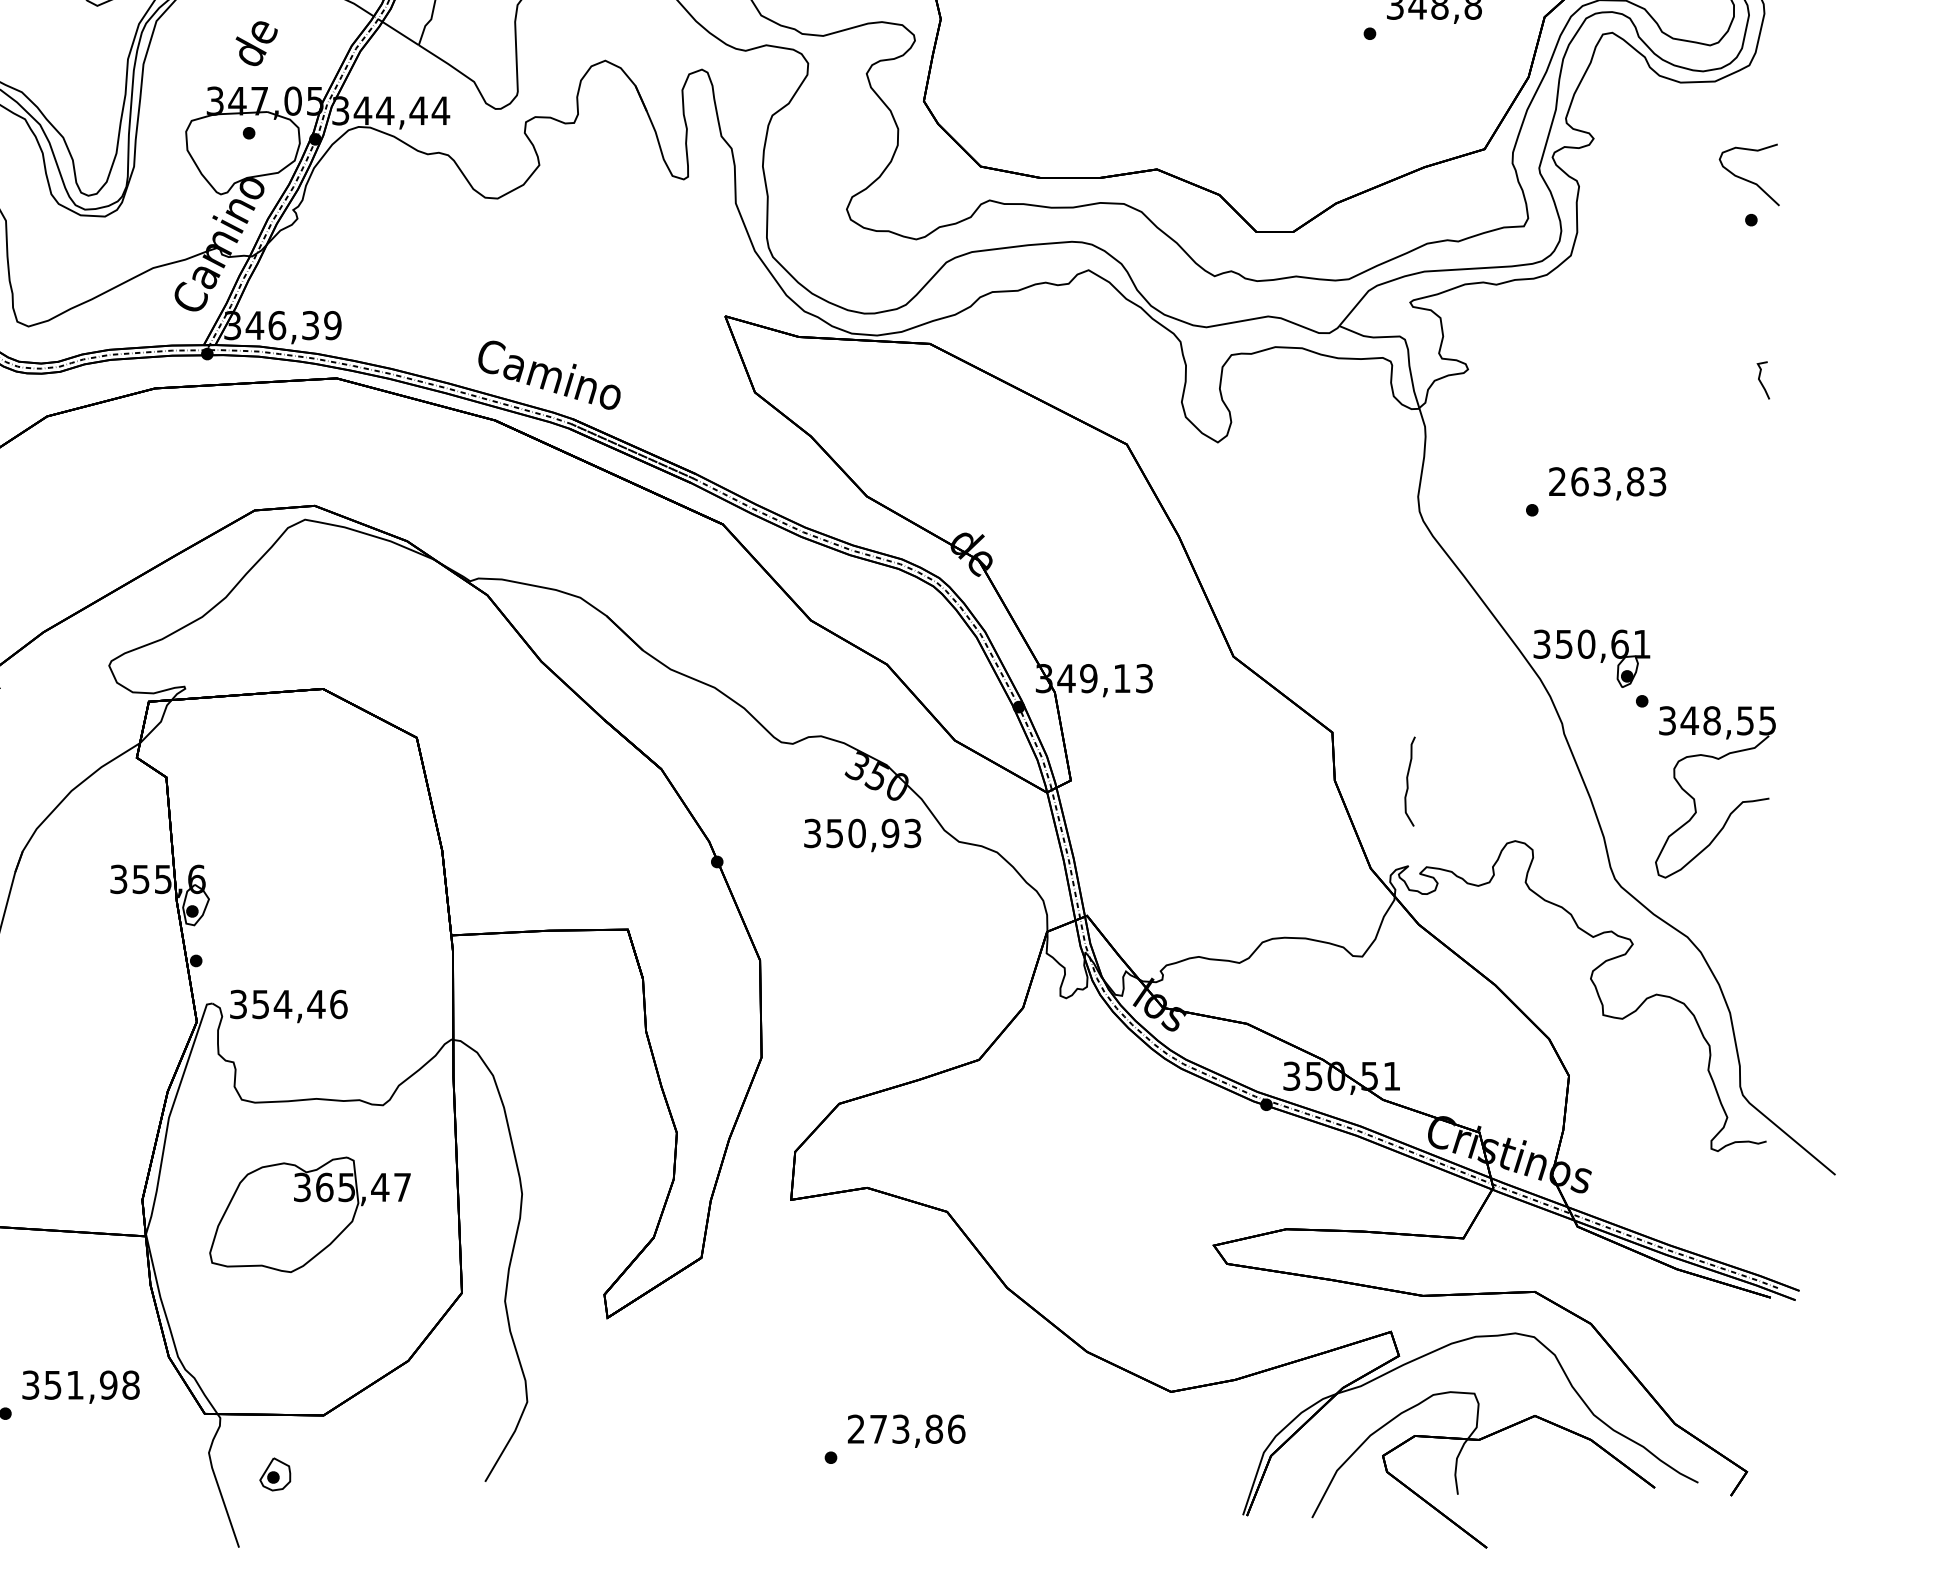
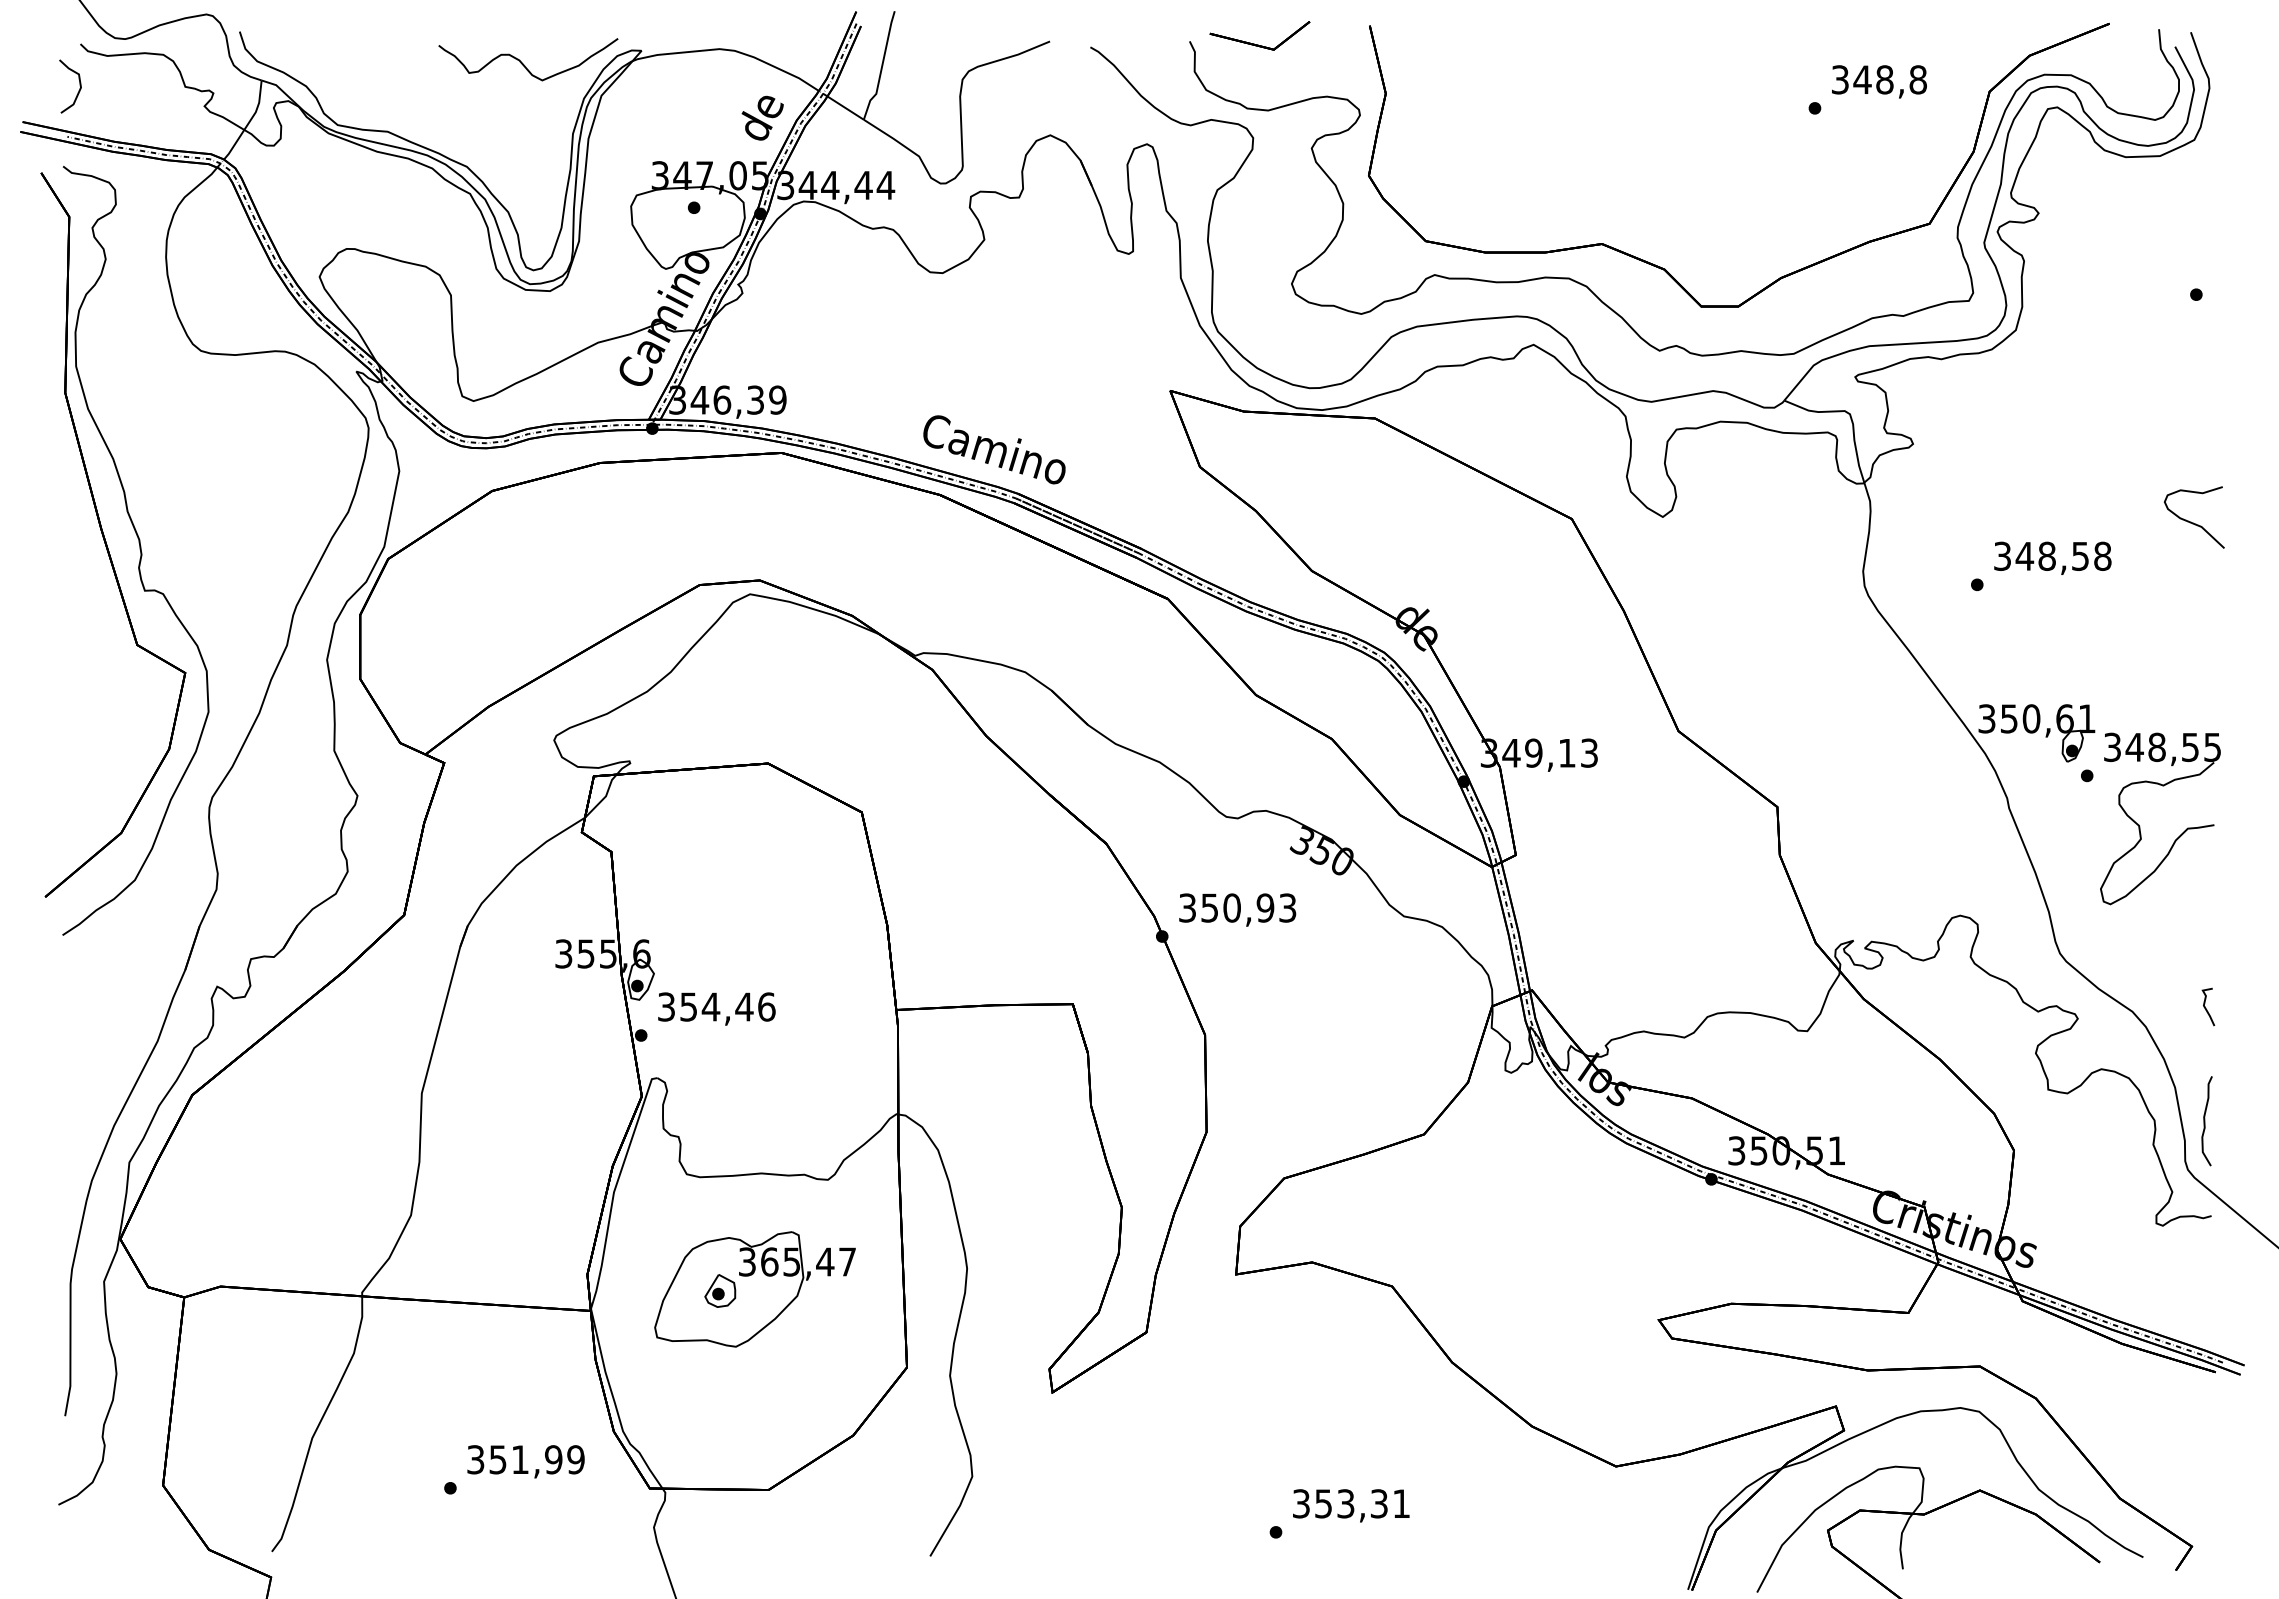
text: (256, 42) -> (762, 117), moved
curve: (1746, 178) -> (2191, 521), moved
curve: (1761, 381) -> (2206, 1008), moved
text: (1607, 480) -> (2052, 555), 263,83 -> 348,58
curve: (1408, 781) -> (2205, 1121), moved
part: (1695, 799) -> (2140, 826), moved
text: (862, 834) -> (1237, 909), moved
text: (288, 1005) -> (716, 1008), moved
text: (130, 1384) -> (575, 1459), 351,98 -> 351,99
text: (906, 1428) -> (1351, 1503), 273,86 -> 353,31
part: (275, 1473) -> (720, 1290), moved

